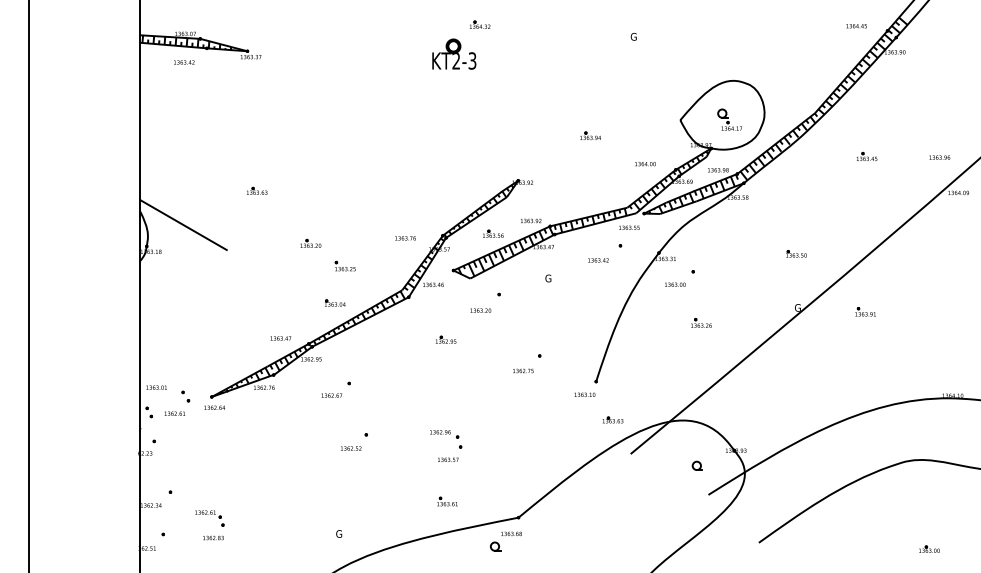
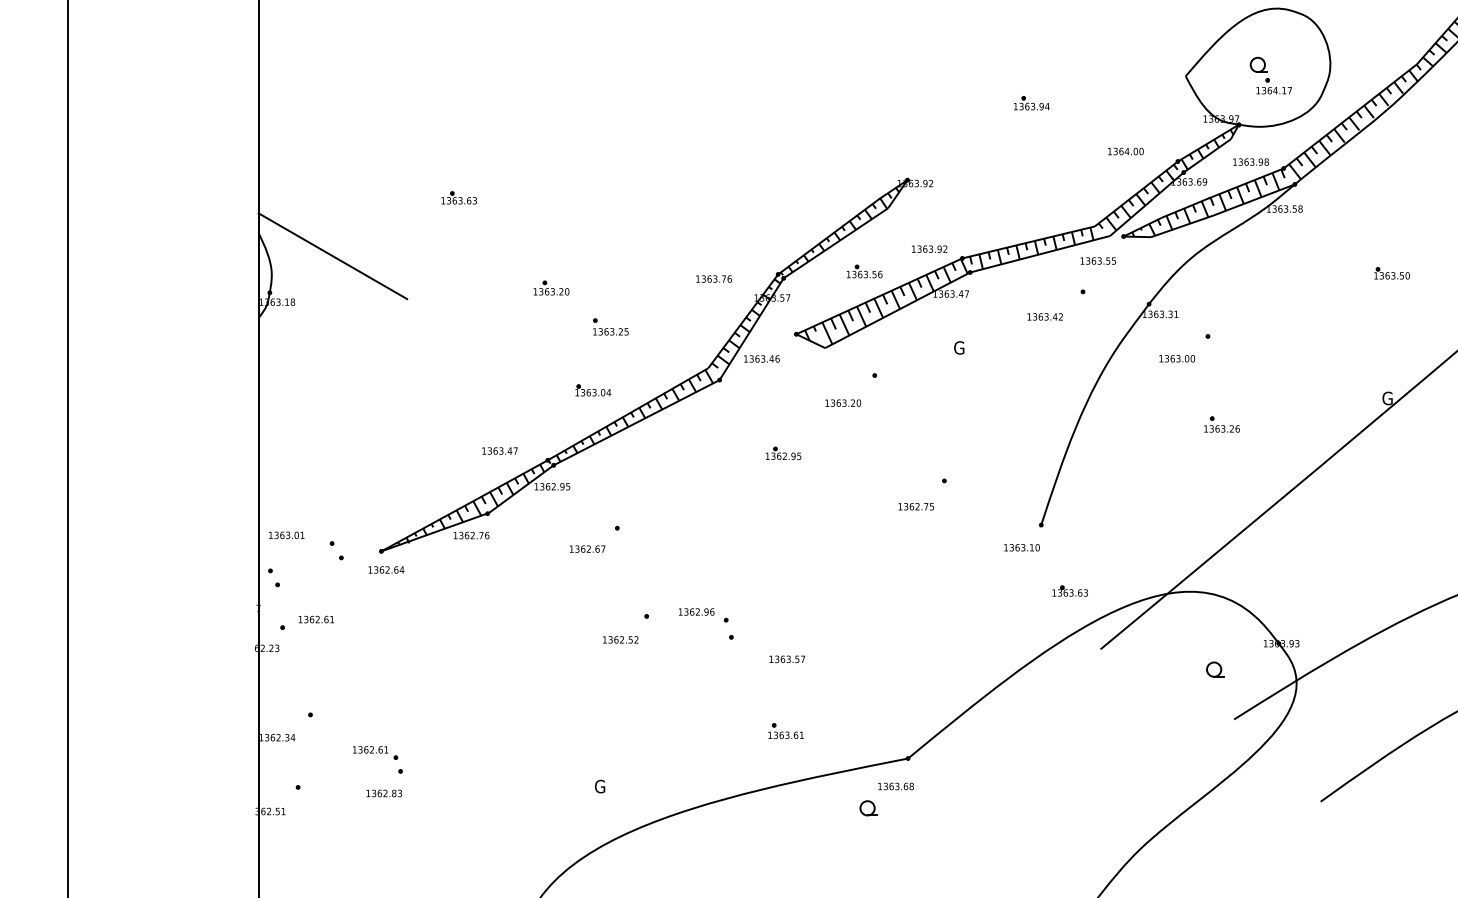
part: (796, 253) -> (1392, 272), moved
text: (174, 413) -> (315, 619), moved
part: (446, 439) -> (707, 624), moved

